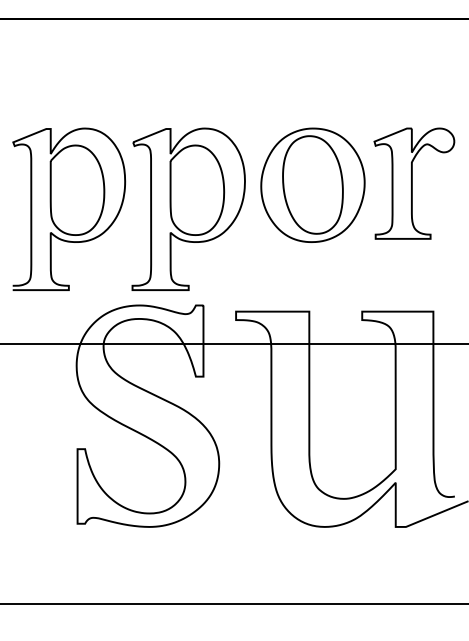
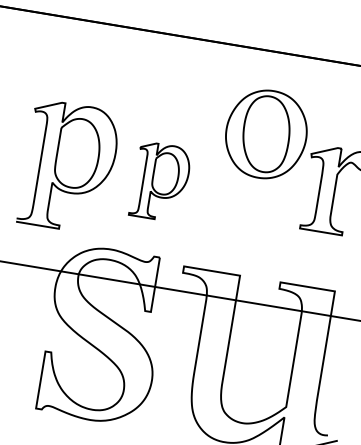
part: (312, 184) -> (266, 133), moved
part: (188, 208) -> (160, 181), size x0.6

